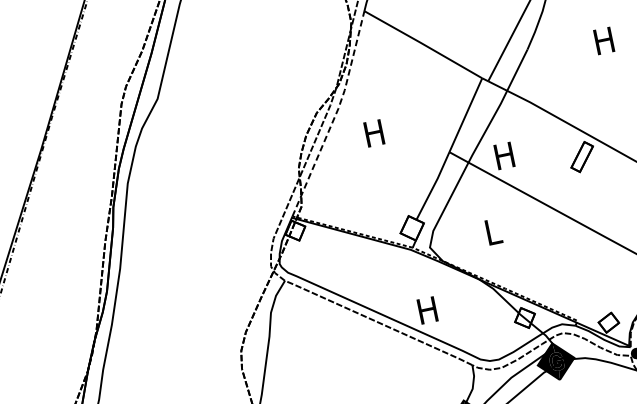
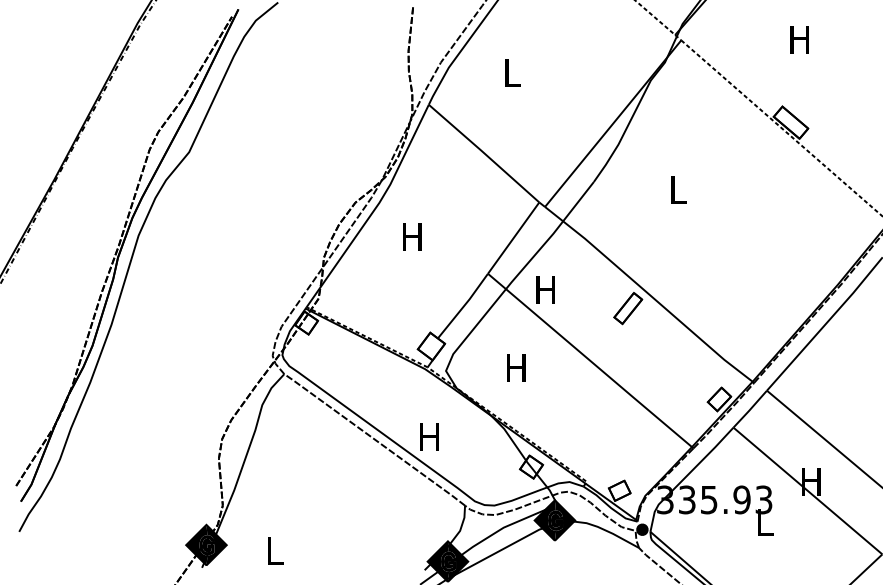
text: (604, 40) -> (677, 189), H -> L
line: (335, 114) -> (375, 208), dashed -> solid
text: (492, 231) -> (516, 367), L -> H

